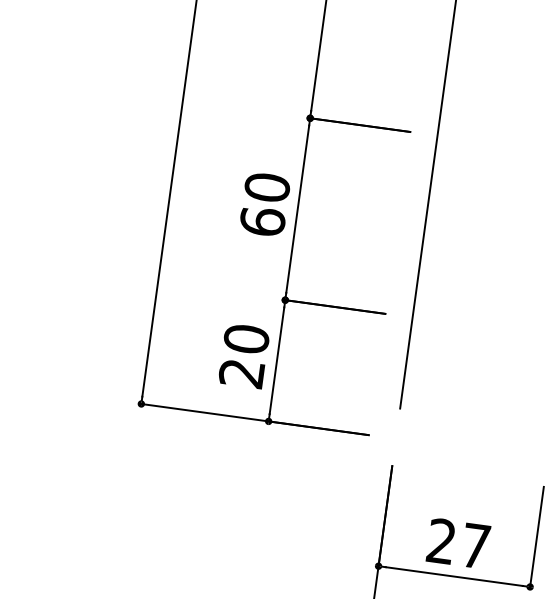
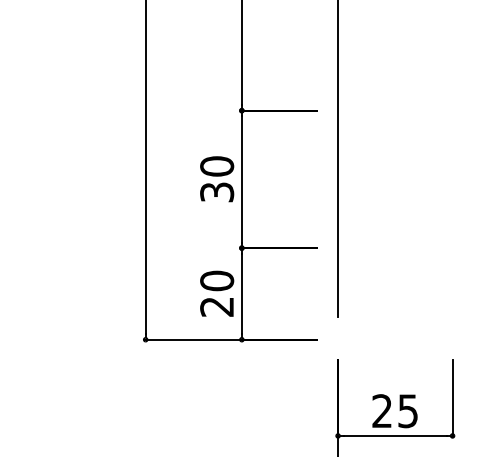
text: (263, 222) -> (217, 192), 60 -> 30
text: (474, 546) -> (407, 411), 27 -> 25

